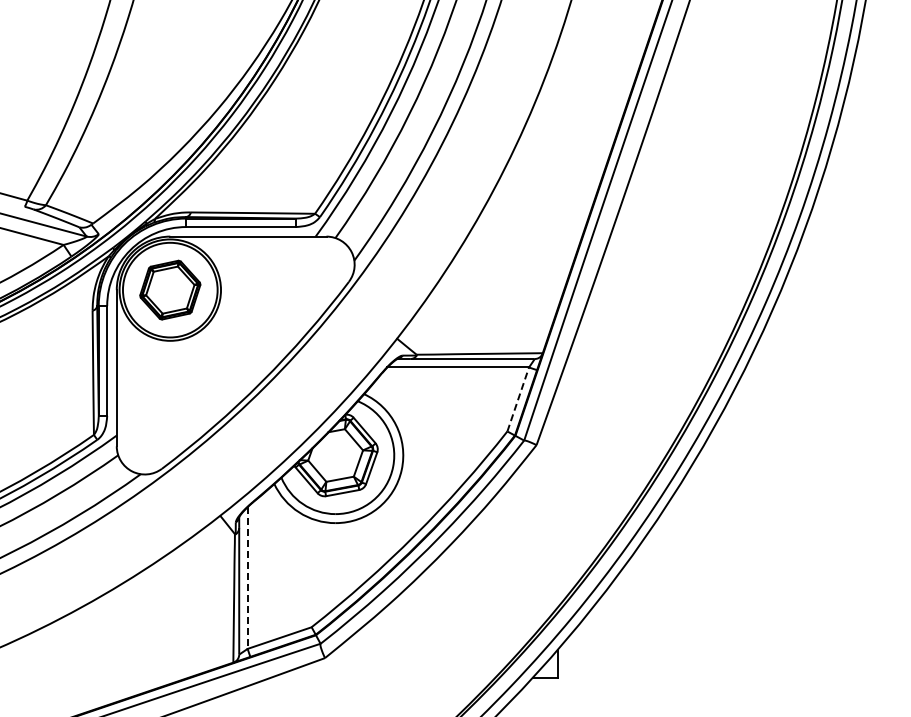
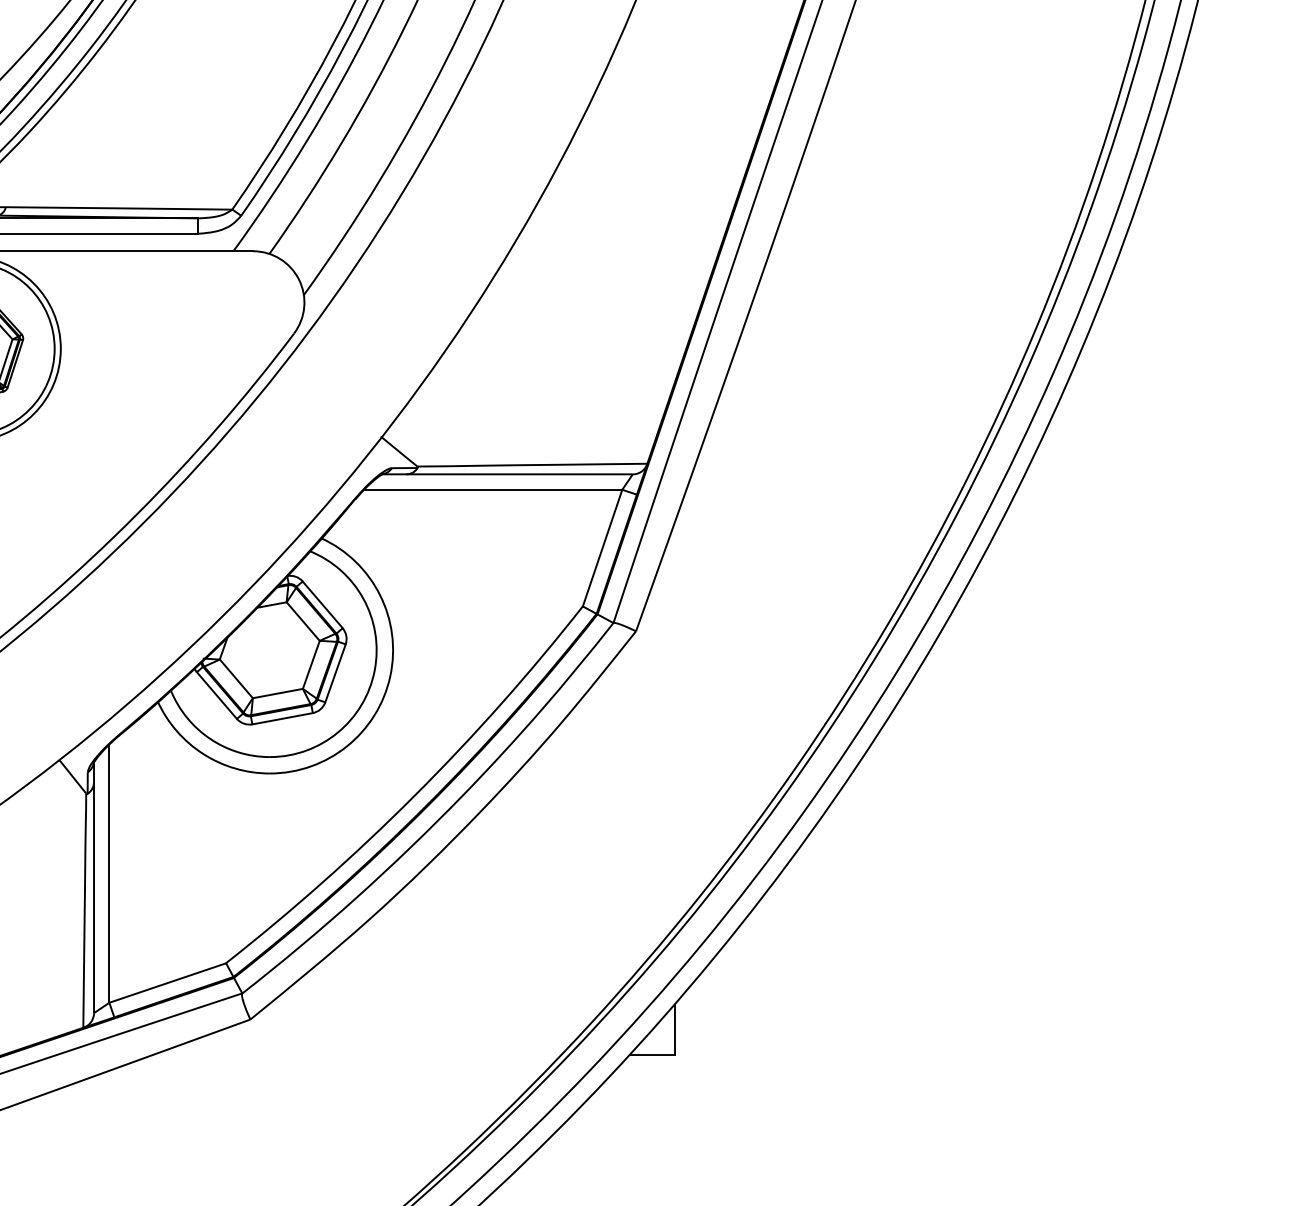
line: (518, 399) -> (603, 548), dashed -> solid
line: (247, 578) -> (109, 874), dashed -> solid

